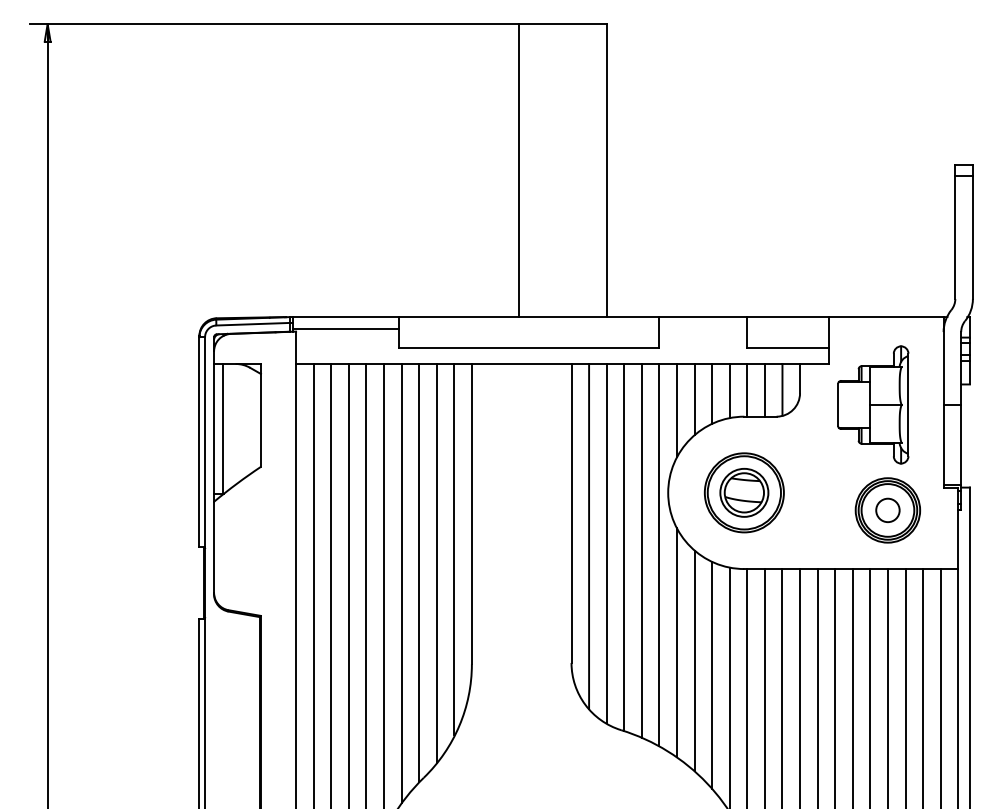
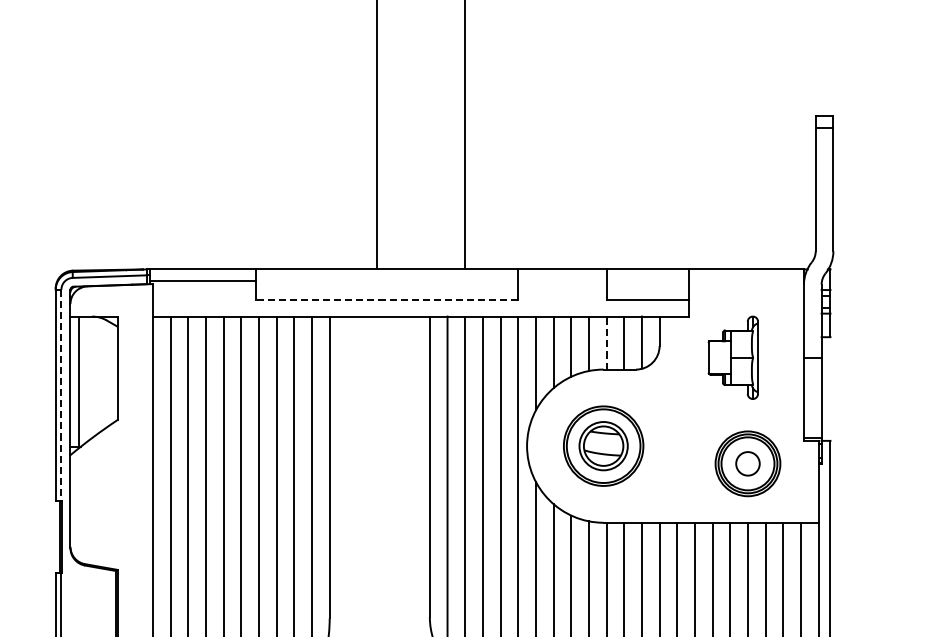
line: (528, 347) -> (386, 300), solid -> dashed
line: (747, 389) -> (606, 342), solid -> dashed
part: (873, 404) -> (733, 357), size x0.7
line: (205, 442) -> (61, 395), solid -> dashed

